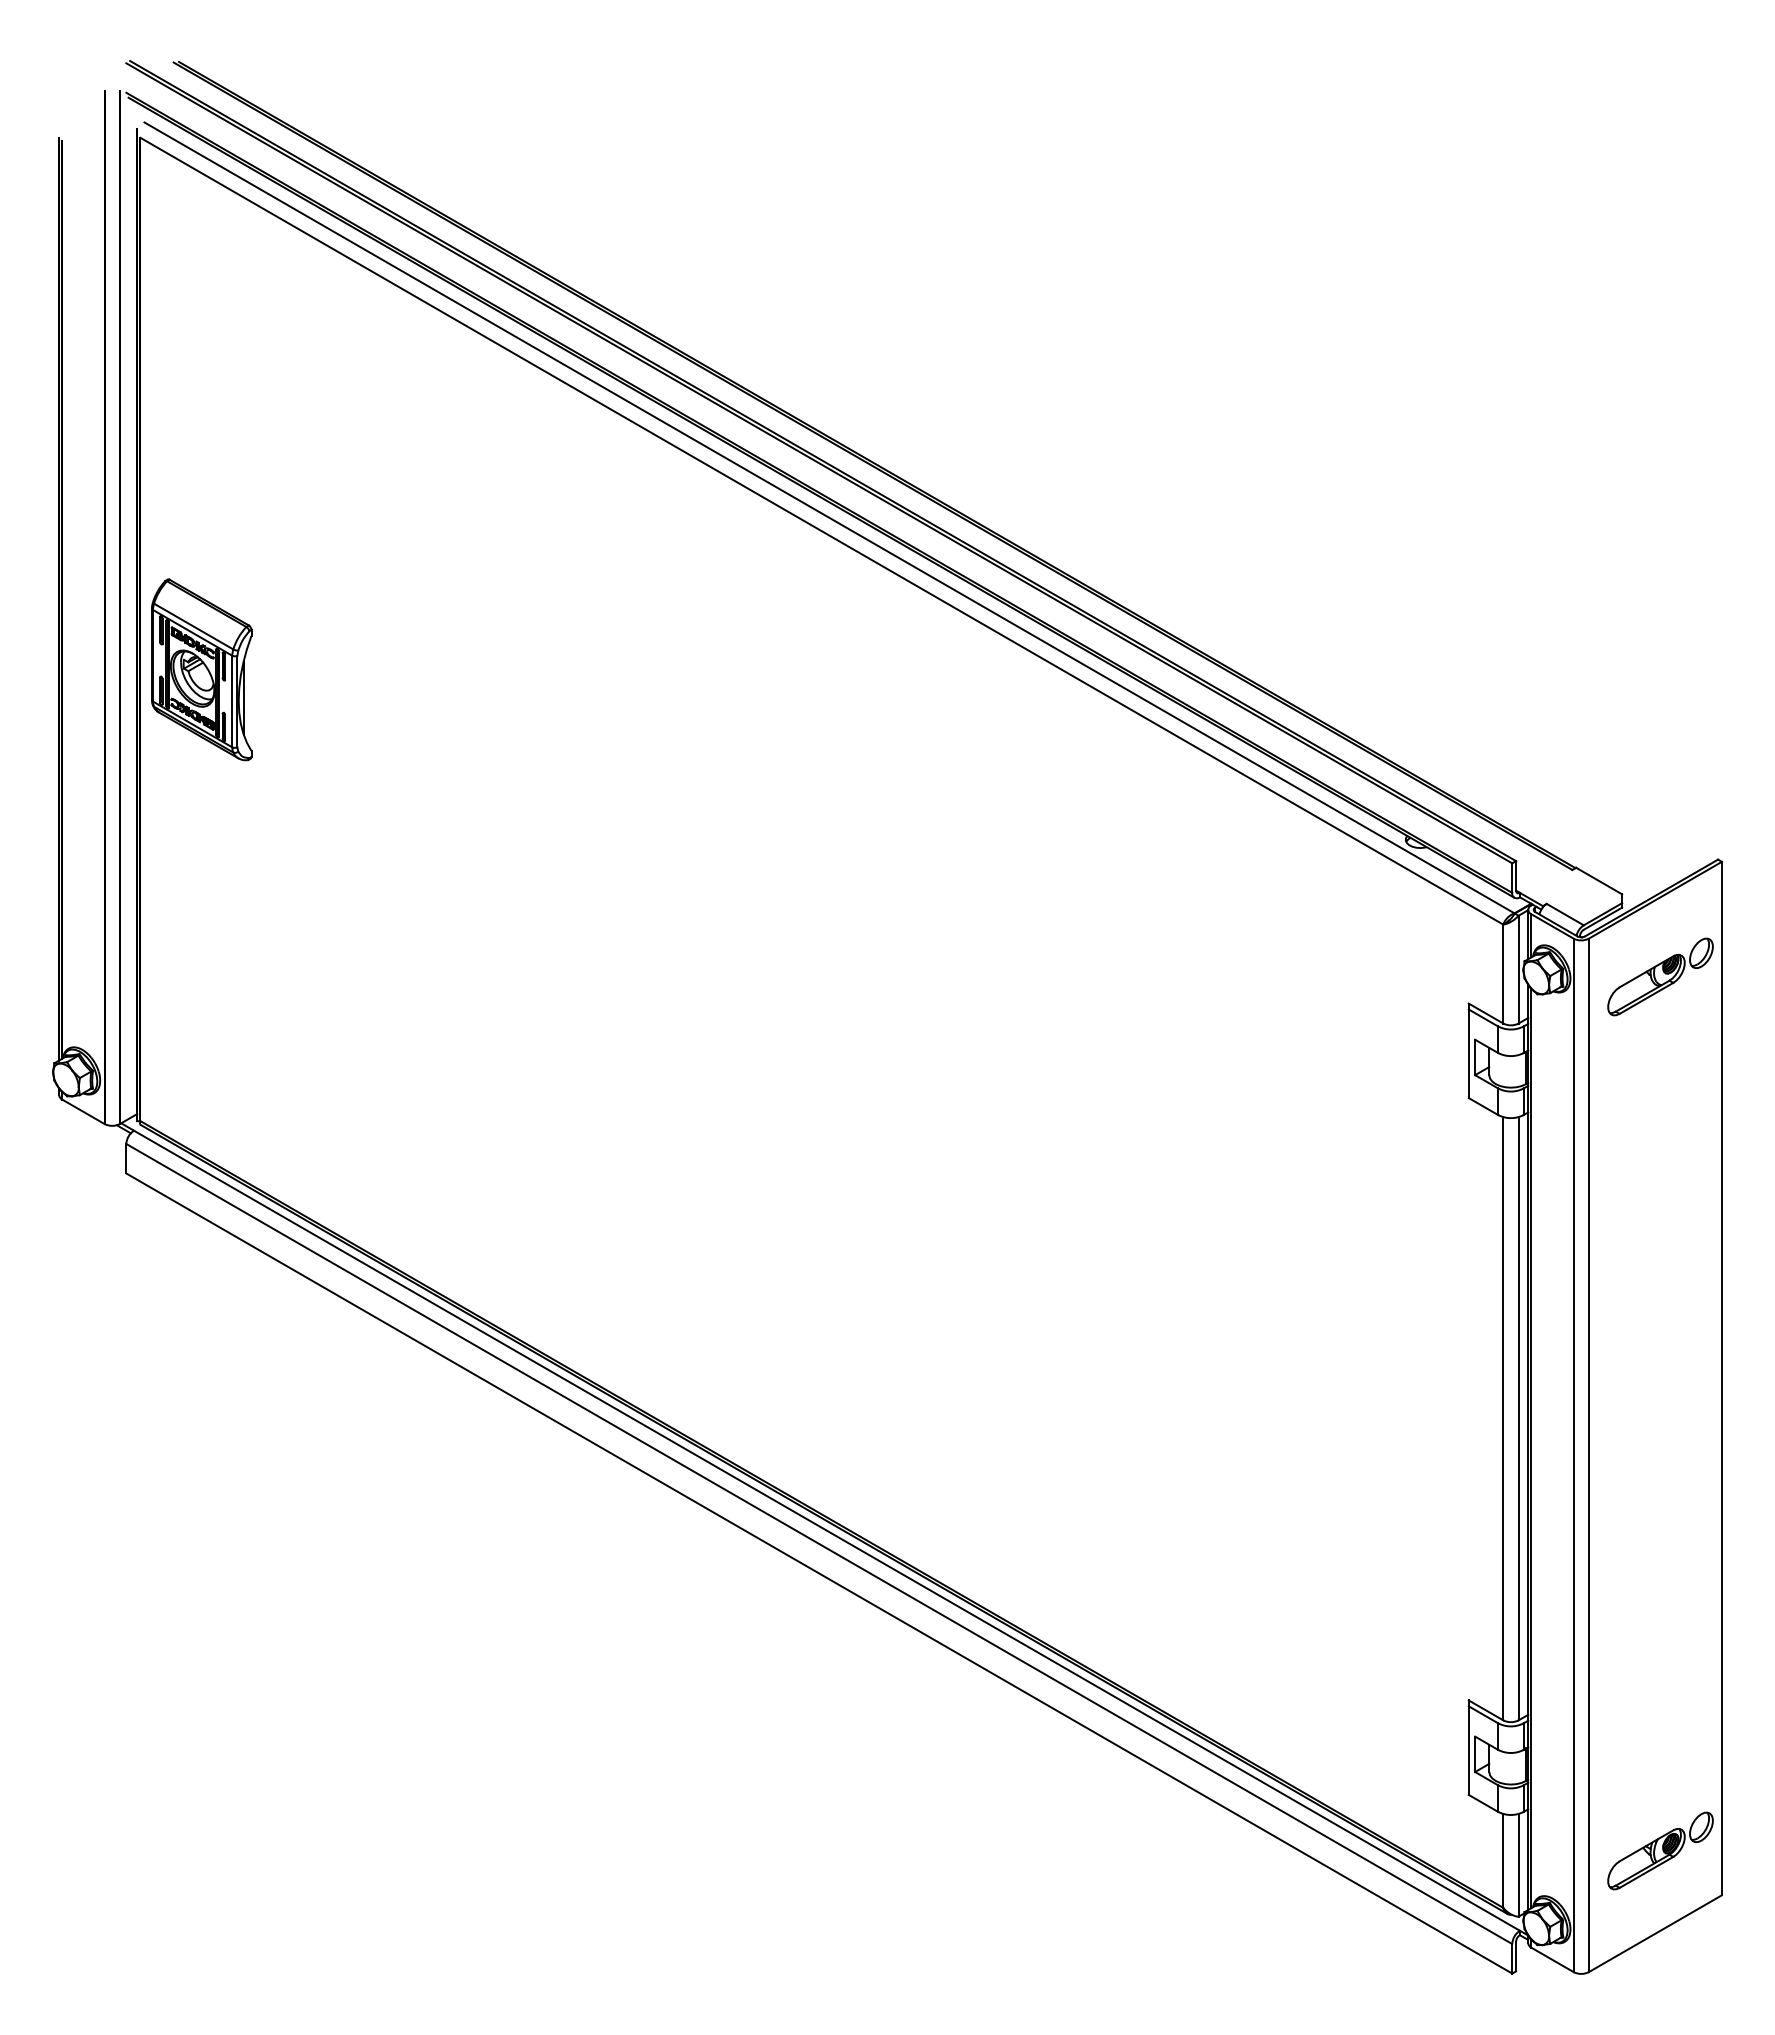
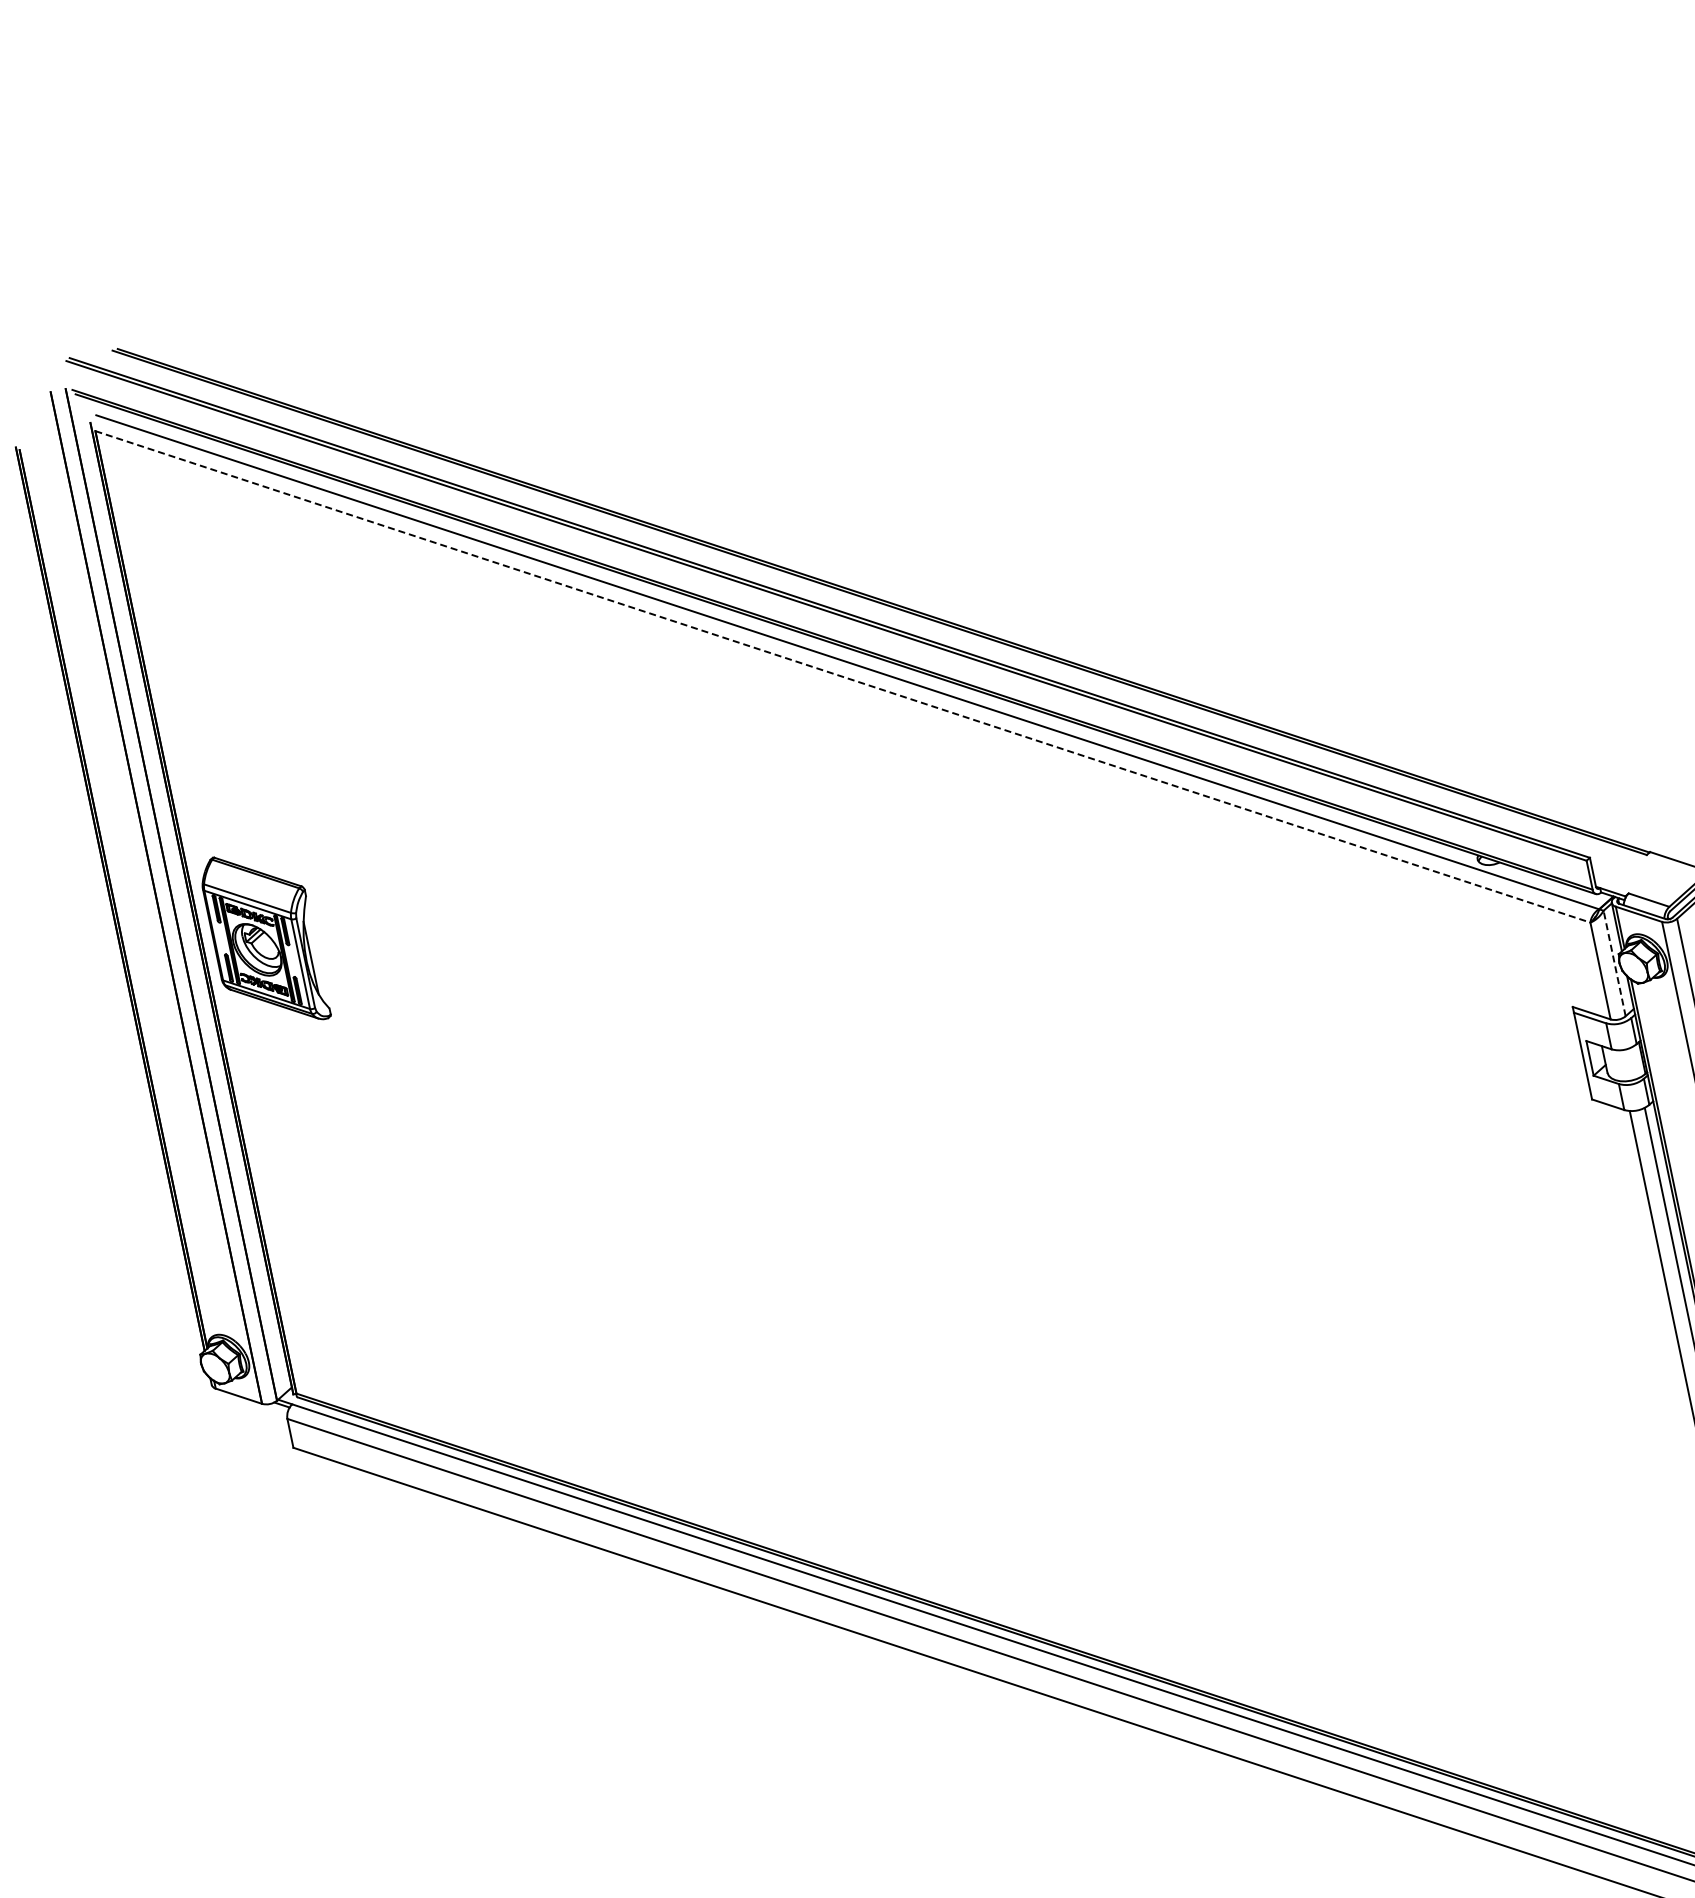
line: (821, 531) -> (842, 677), solid -> dashed
line: (1518, 969) -> (1614, 963), solid -> dashed

